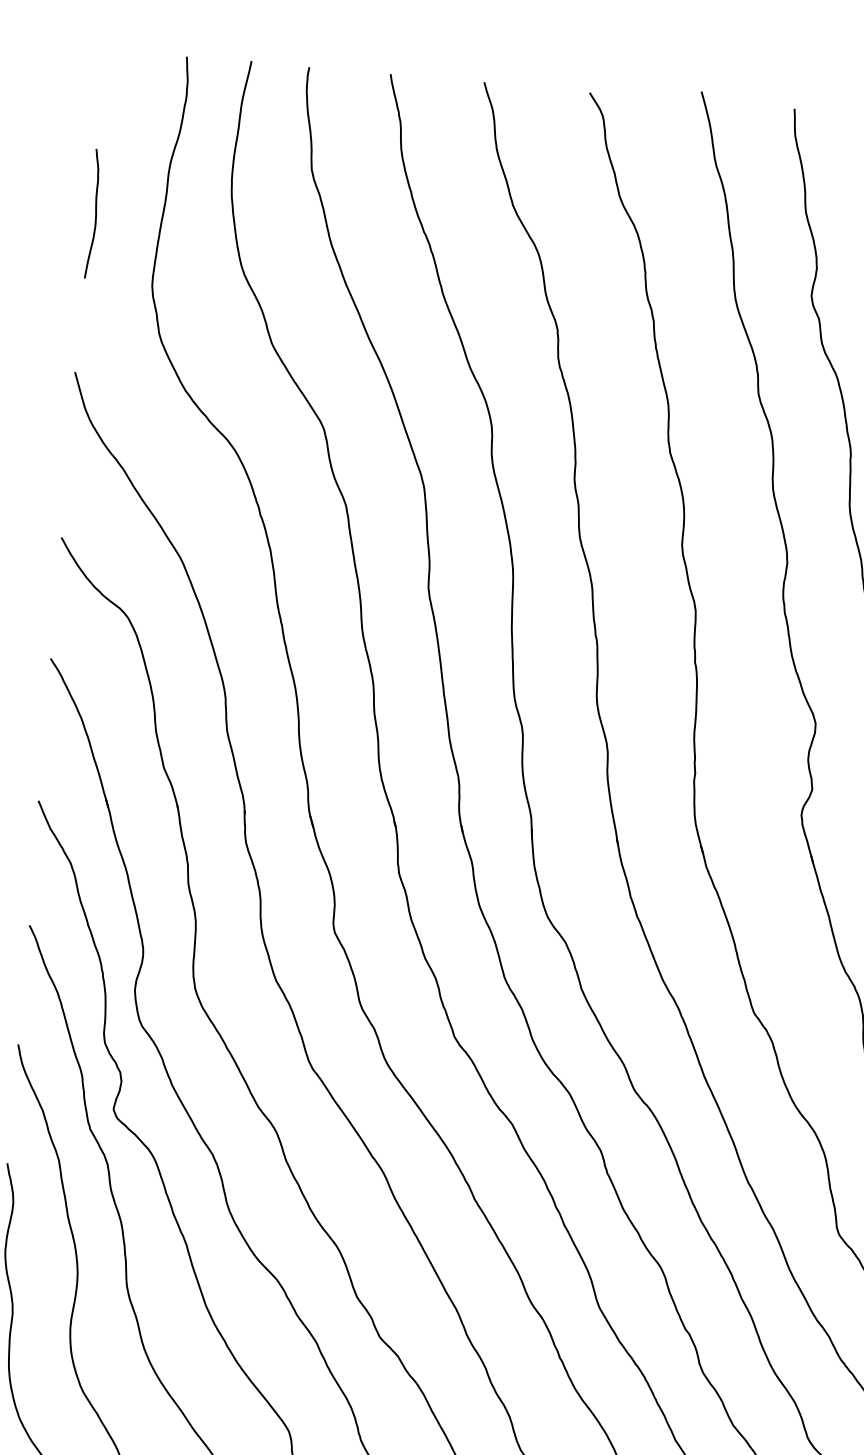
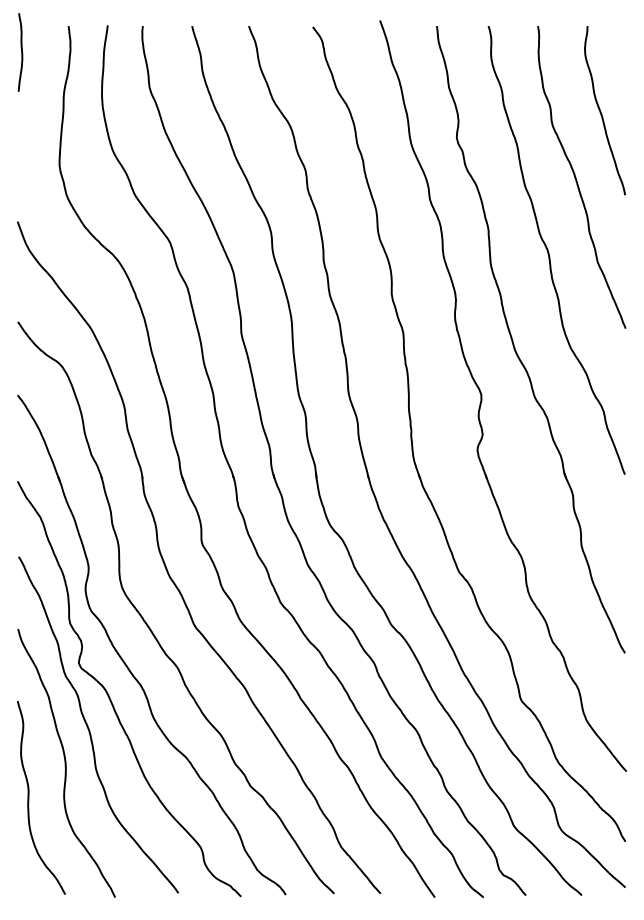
curve: (95, 214) -> (21, 52), moved

